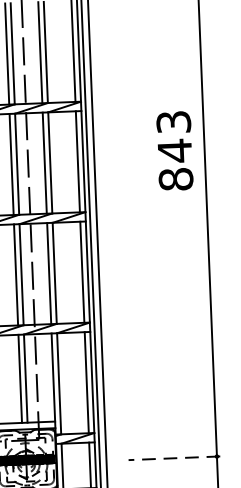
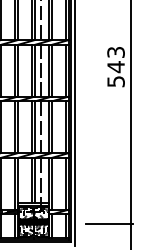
text: (174, 179) -> (115, 81), 843 -> 543
line: (174, 459) -> (109, 224), dashed -> solid

